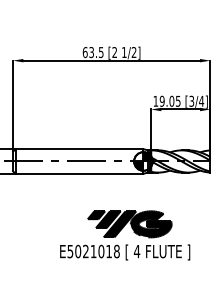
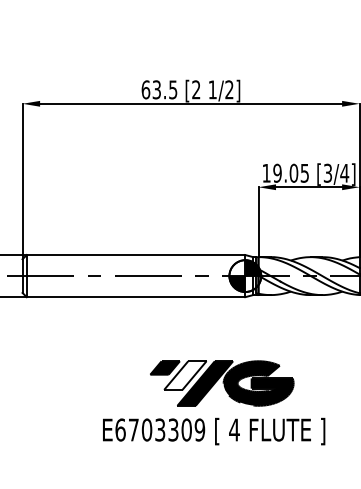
fill: (107, 219) -> (183, 375), removed
text: (93, 251) -> (159, 429), E5021018 -> E6703309

